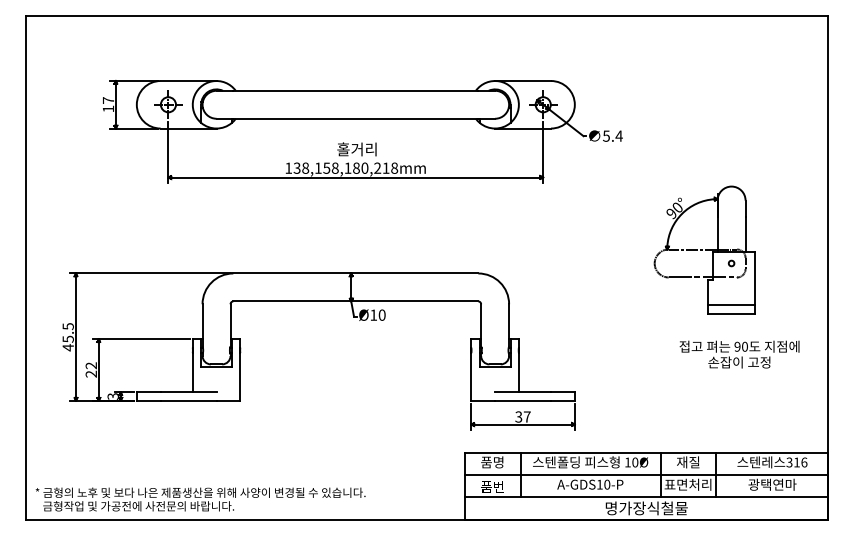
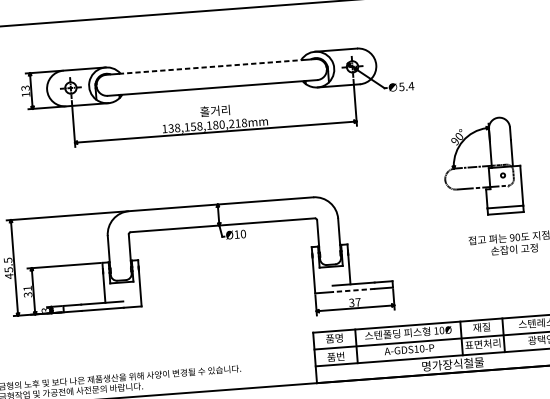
line: (355, 90) -> (210, 66), solid -> dashed
text: (108, 100) -> (25, 88), 17 -> 13
text: (91, 369) -> (28, 291), 22 -> 31
line: (523, 400) -> (354, 290), solid -> dashed

